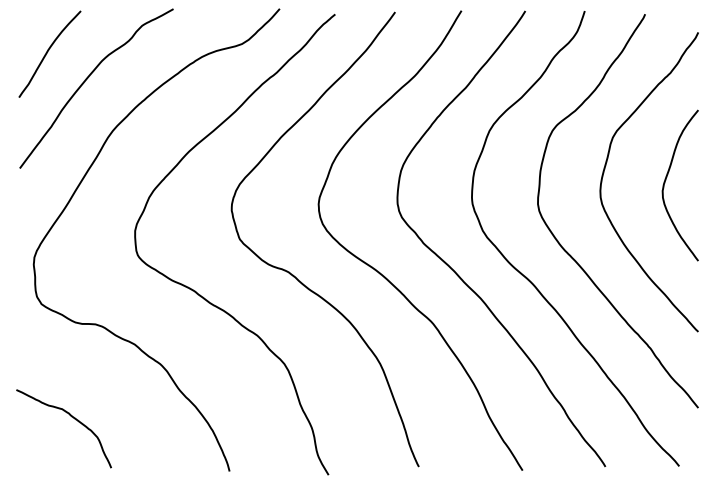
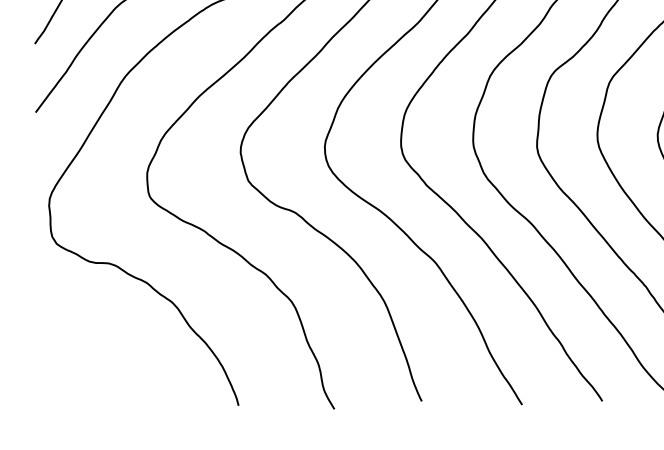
curve: (71, 417) -> (85, 353), removed

